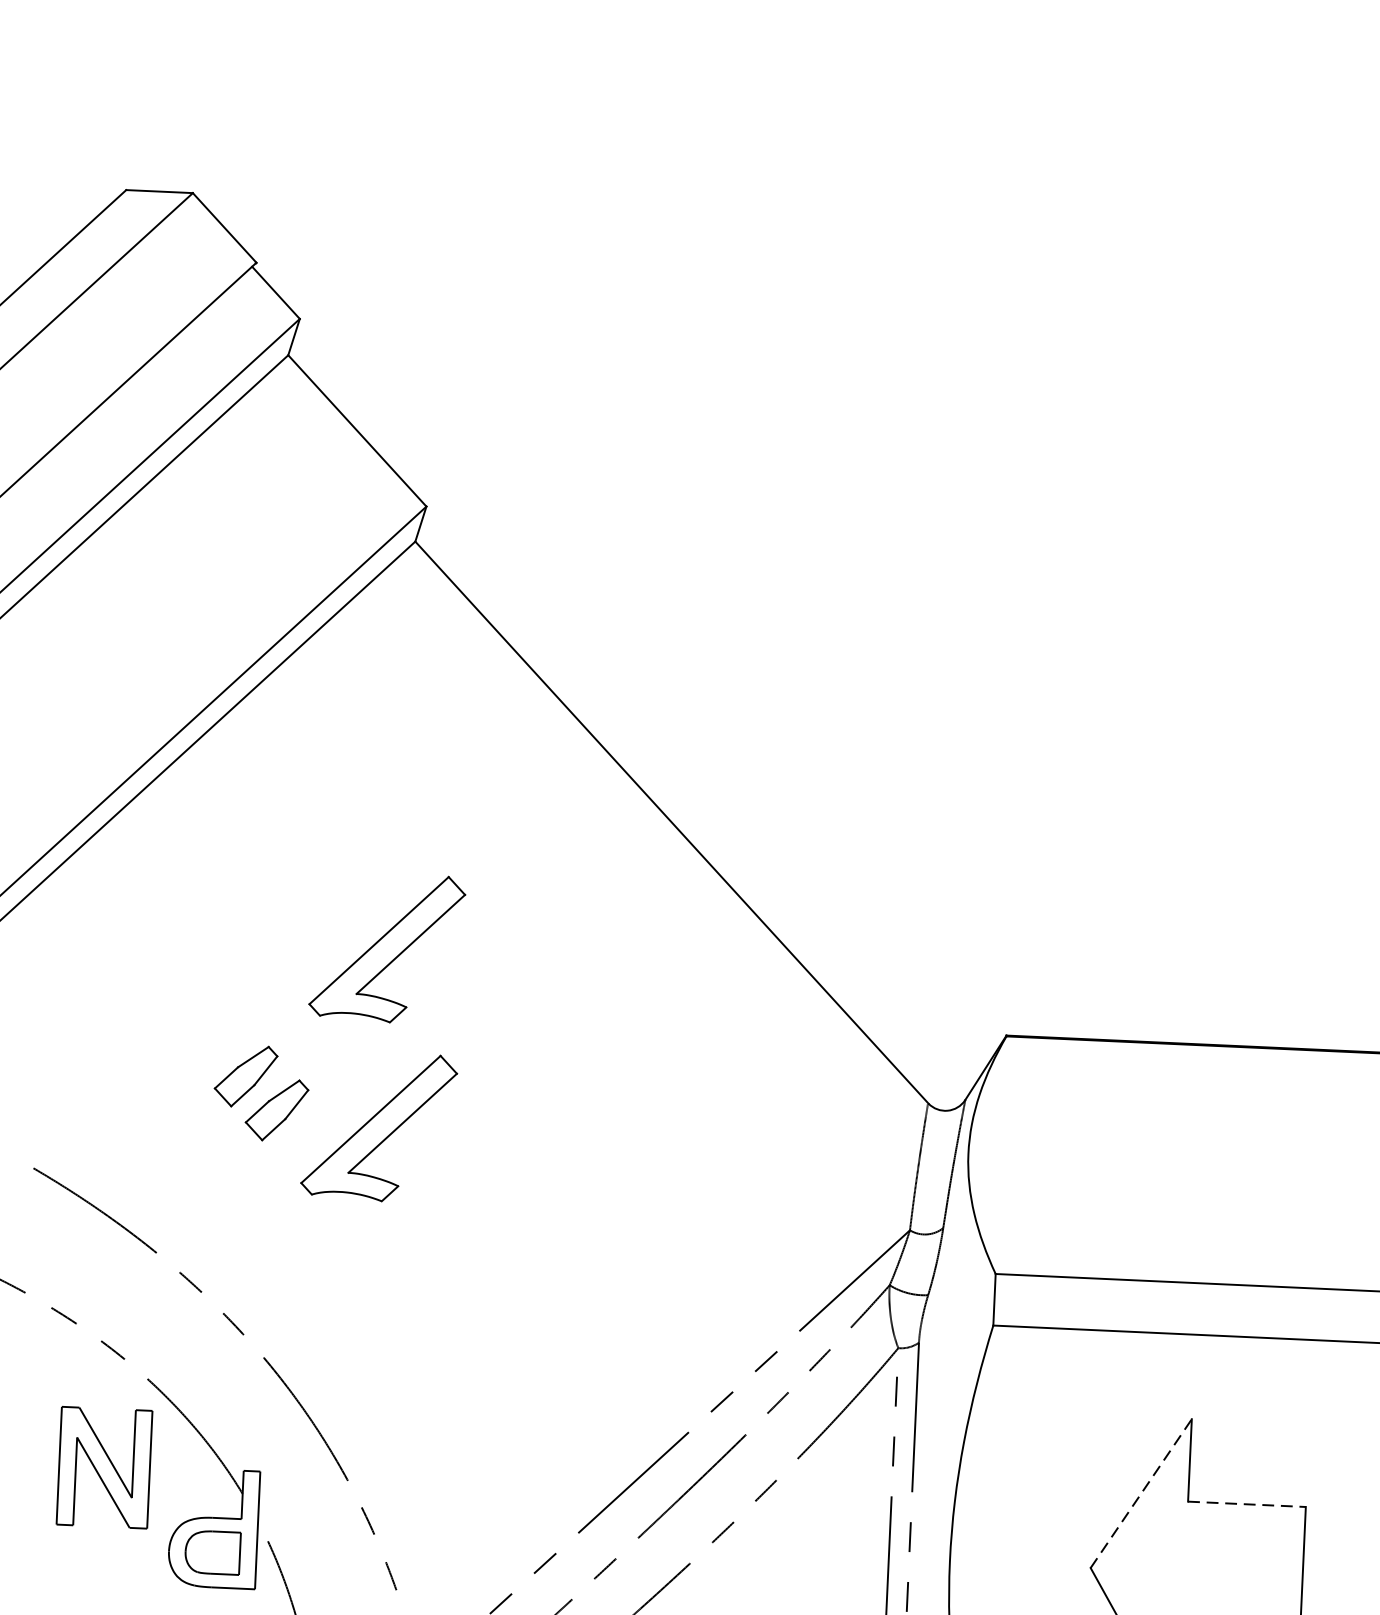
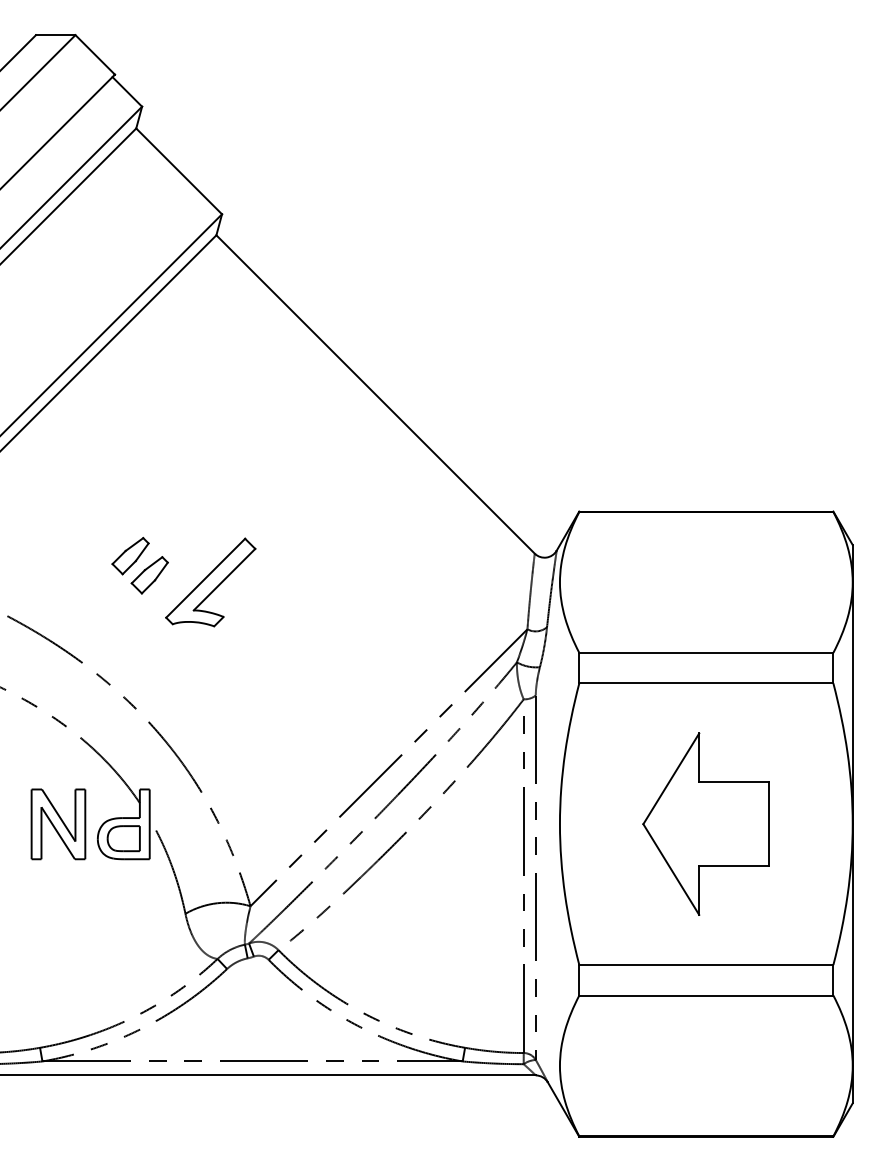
part: (386, 948) -> (210, 476), removed
part: (104, 1467) -> (58, 824), moved
line: (1141, 1493) -> (671, 778), dashed -> solid
line: (1247, 1504) -> (734, 782), dashed -> solid

